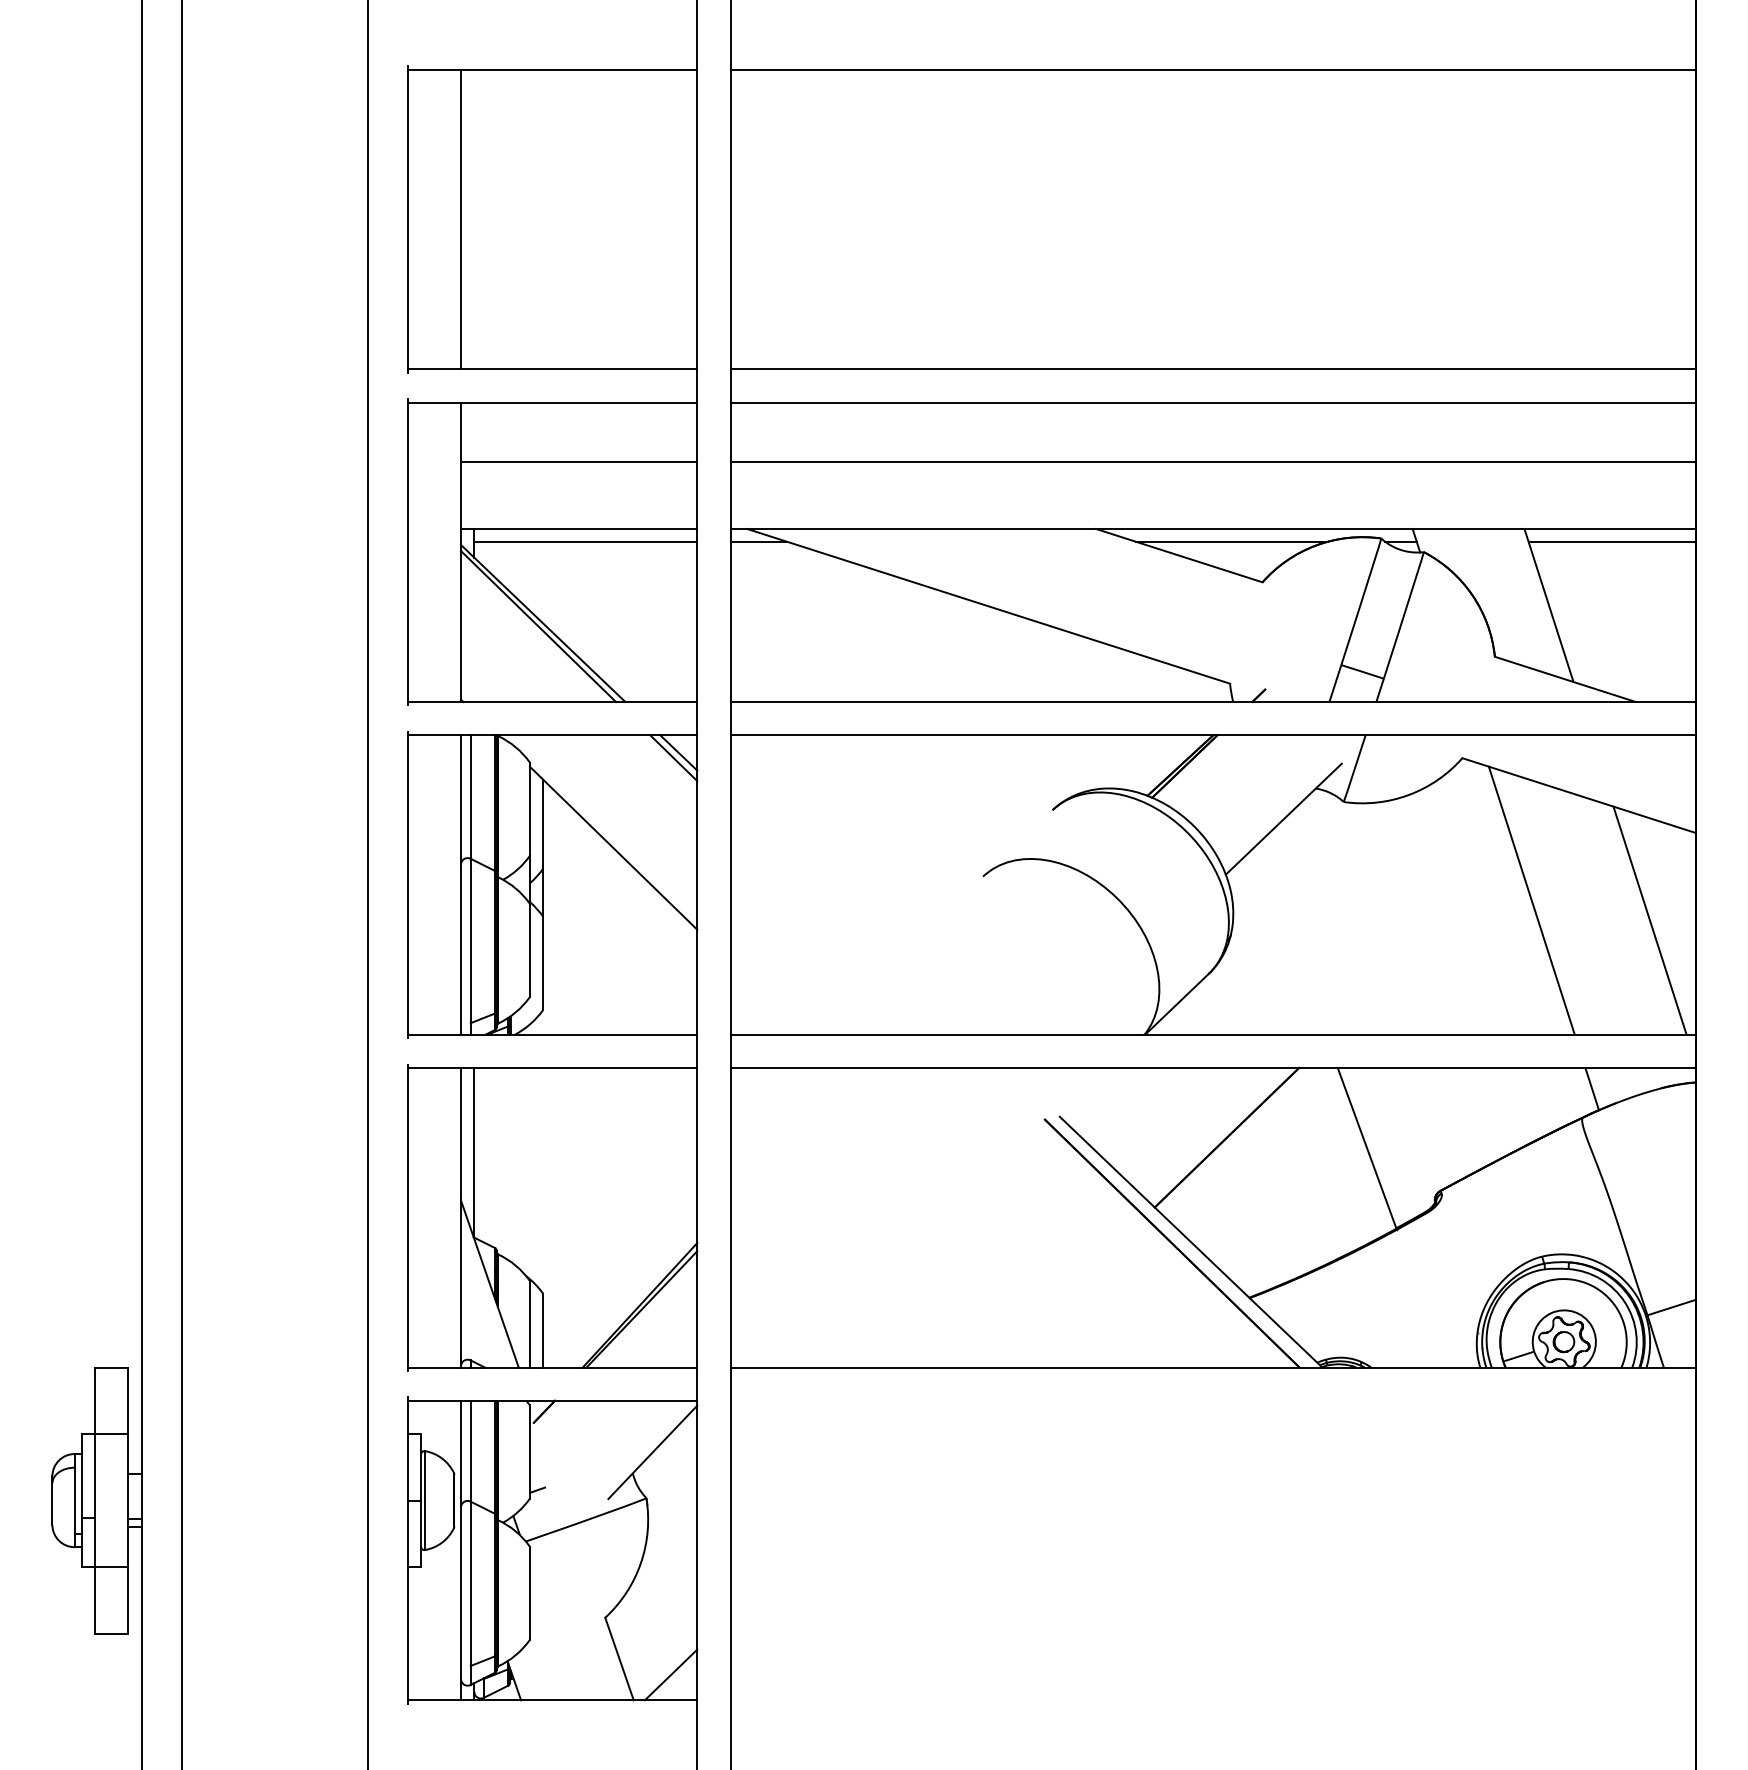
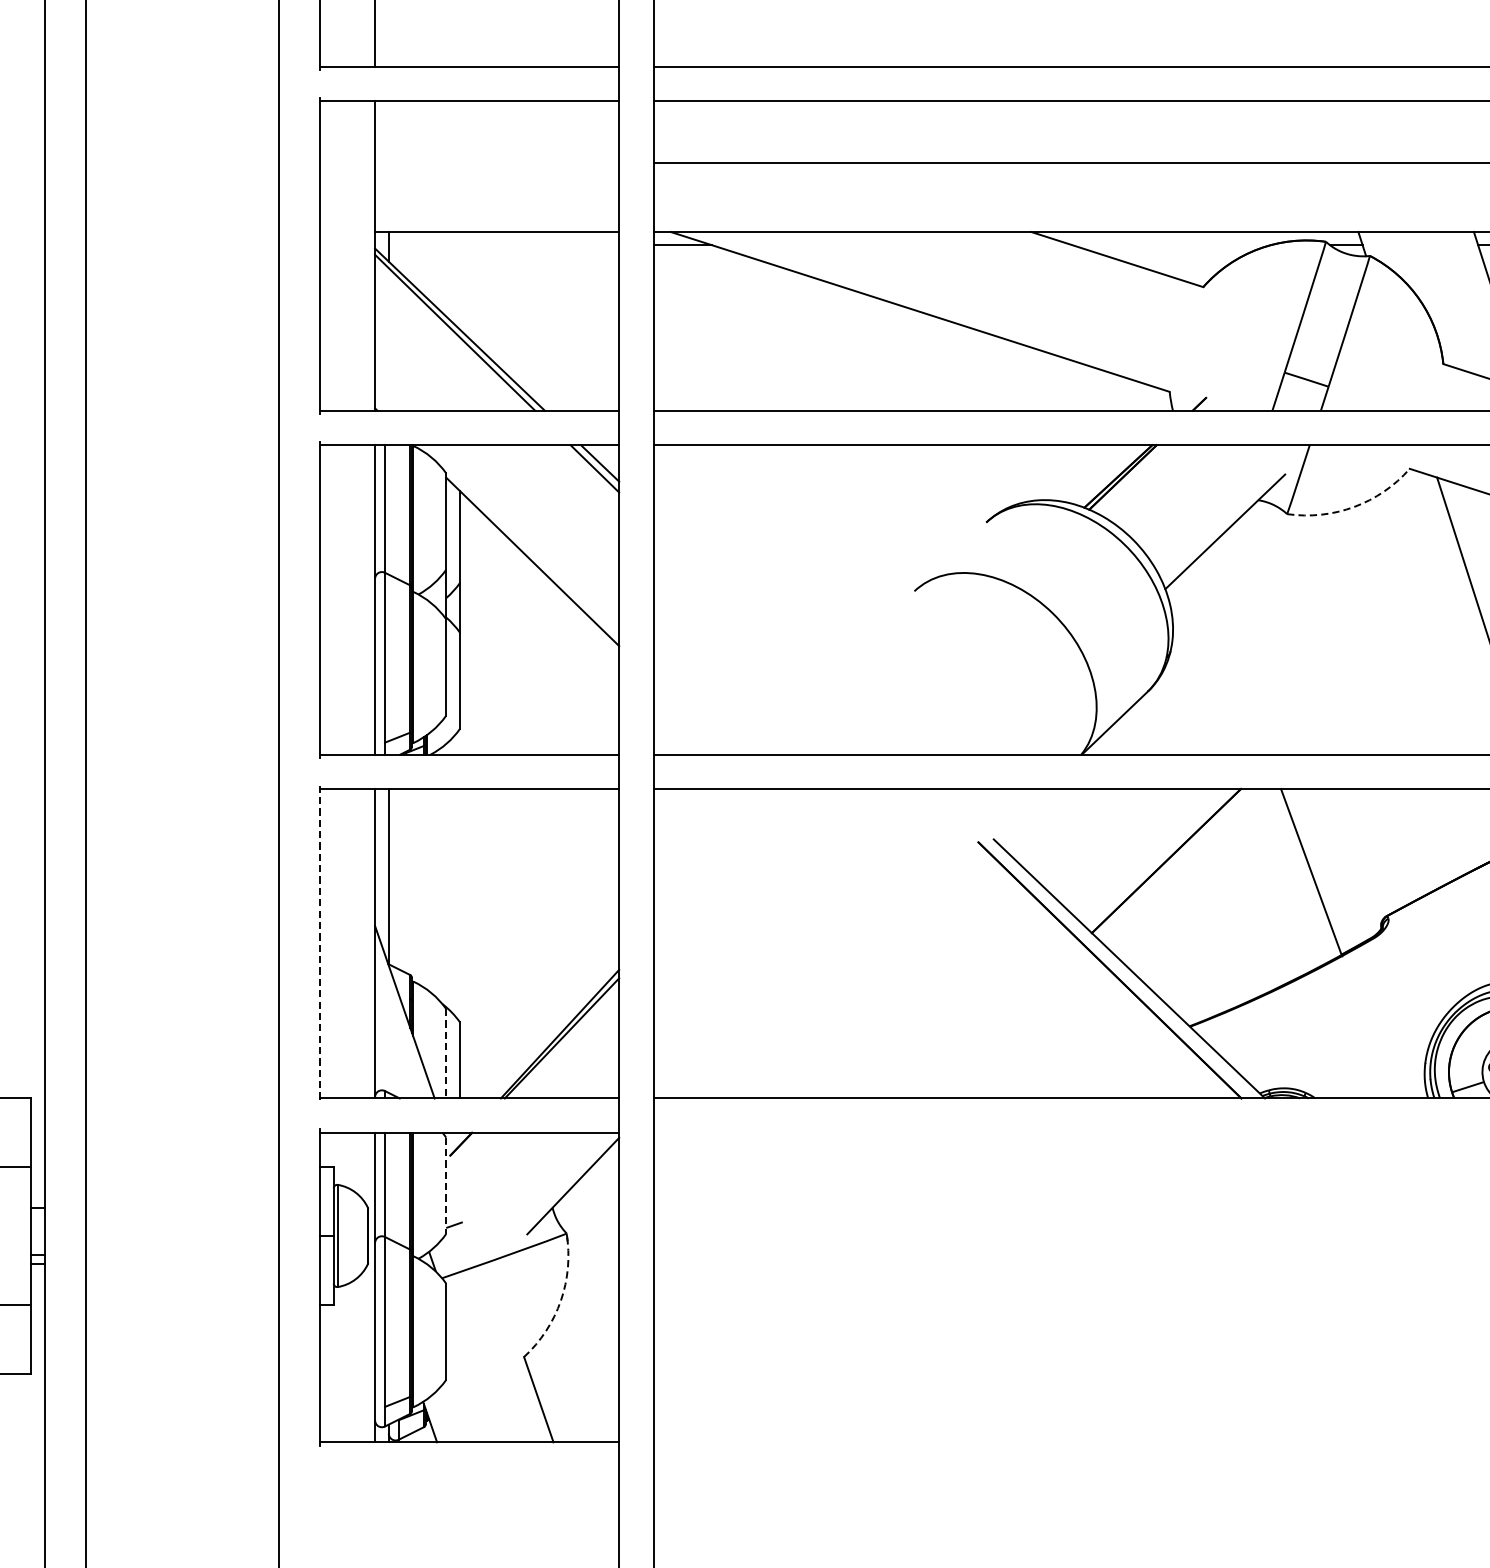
line: (579, 462) -> (497, 163), removed
line: (585, 541) -> (503, 244), removed
line: (1231, 541) -> (1171, 244), removed
arc: (1408, 795) -> (1354, 507), solid -> dashed
line: (407, 1218) -> (319, 944), solid -> dashed
line: (529, 1324) -> (445, 1054), solid -> dashed
line: (529, 1452) -> (445, 1186), solid -> dashed
arc: (640, 1563) -> (560, 1300), solid -> dashed
line: (670, 1674) -> (591, 1415), removed

